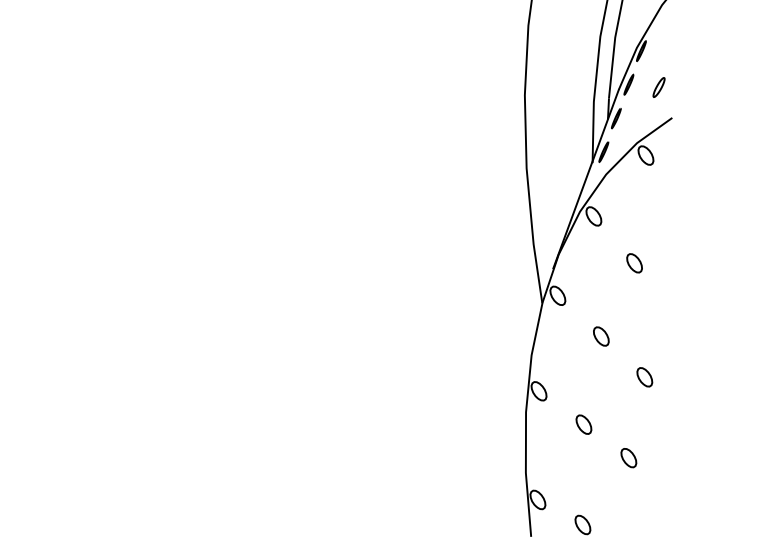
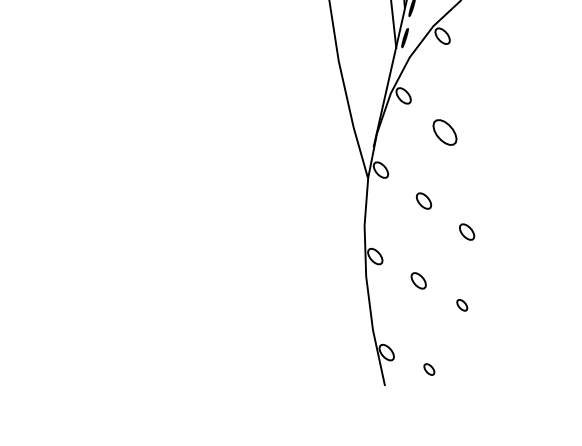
part: (634, 263) -> (444, 132), size x1.6
part: (628, 458) -> (461, 305), size x0.7
part: (582, 524) -> (428, 369), size x0.7

